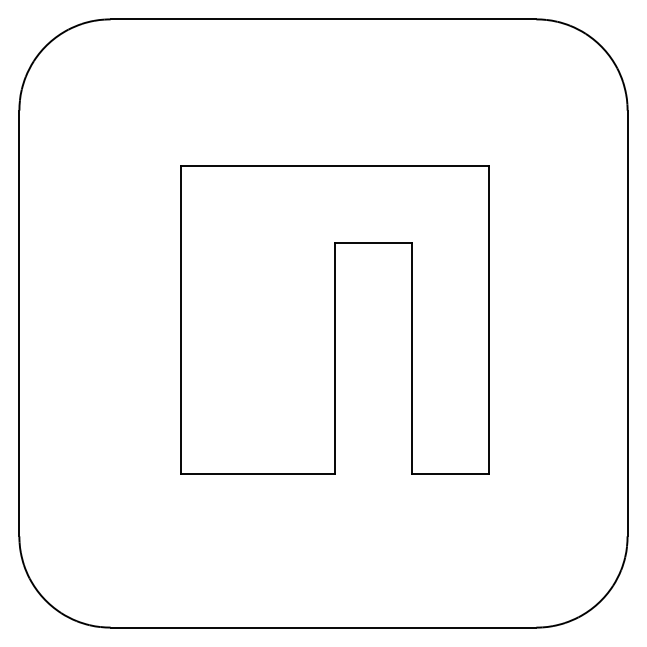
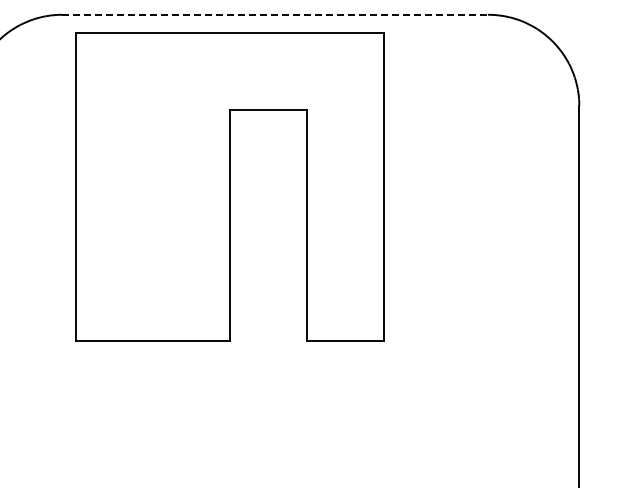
line: (323, 19) -> (275, 14), solid -> dashed
part: (334, 319) -> (229, 186), moved

